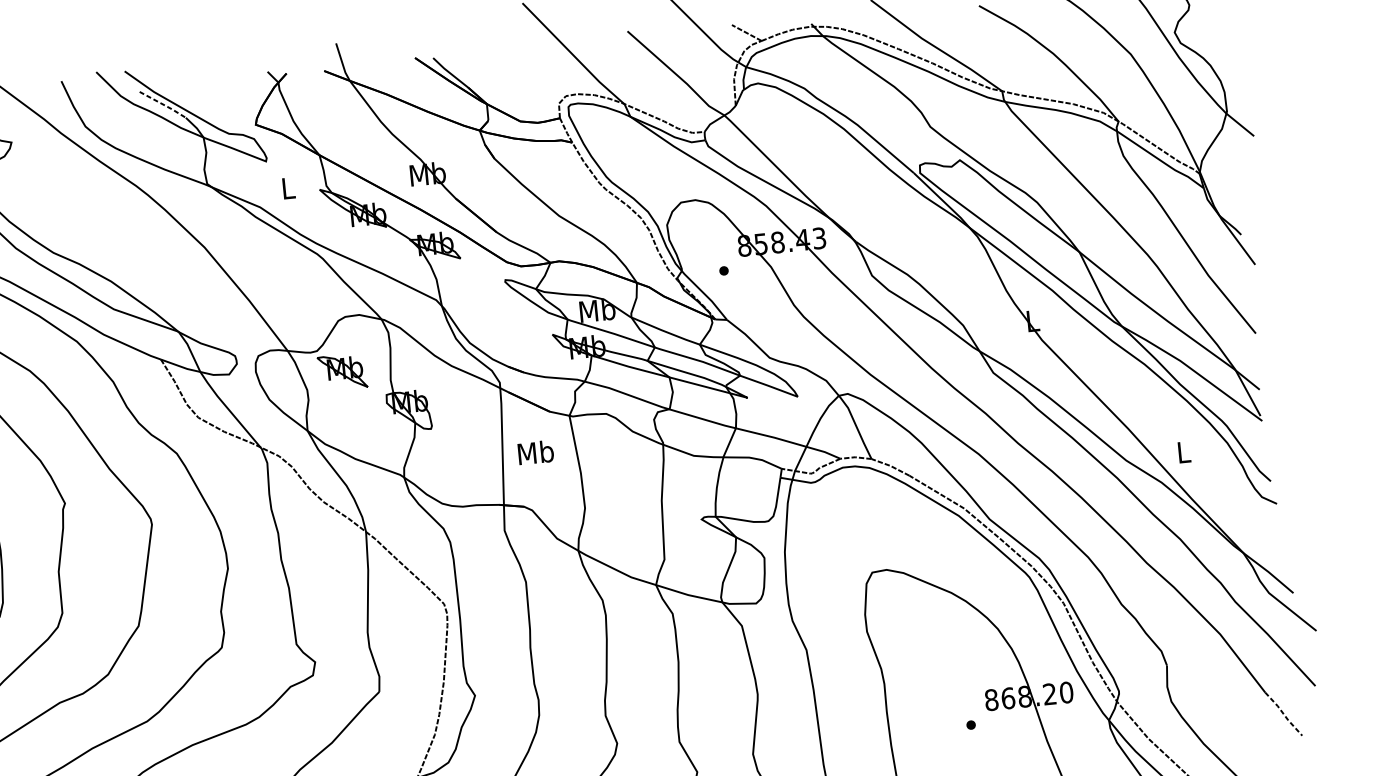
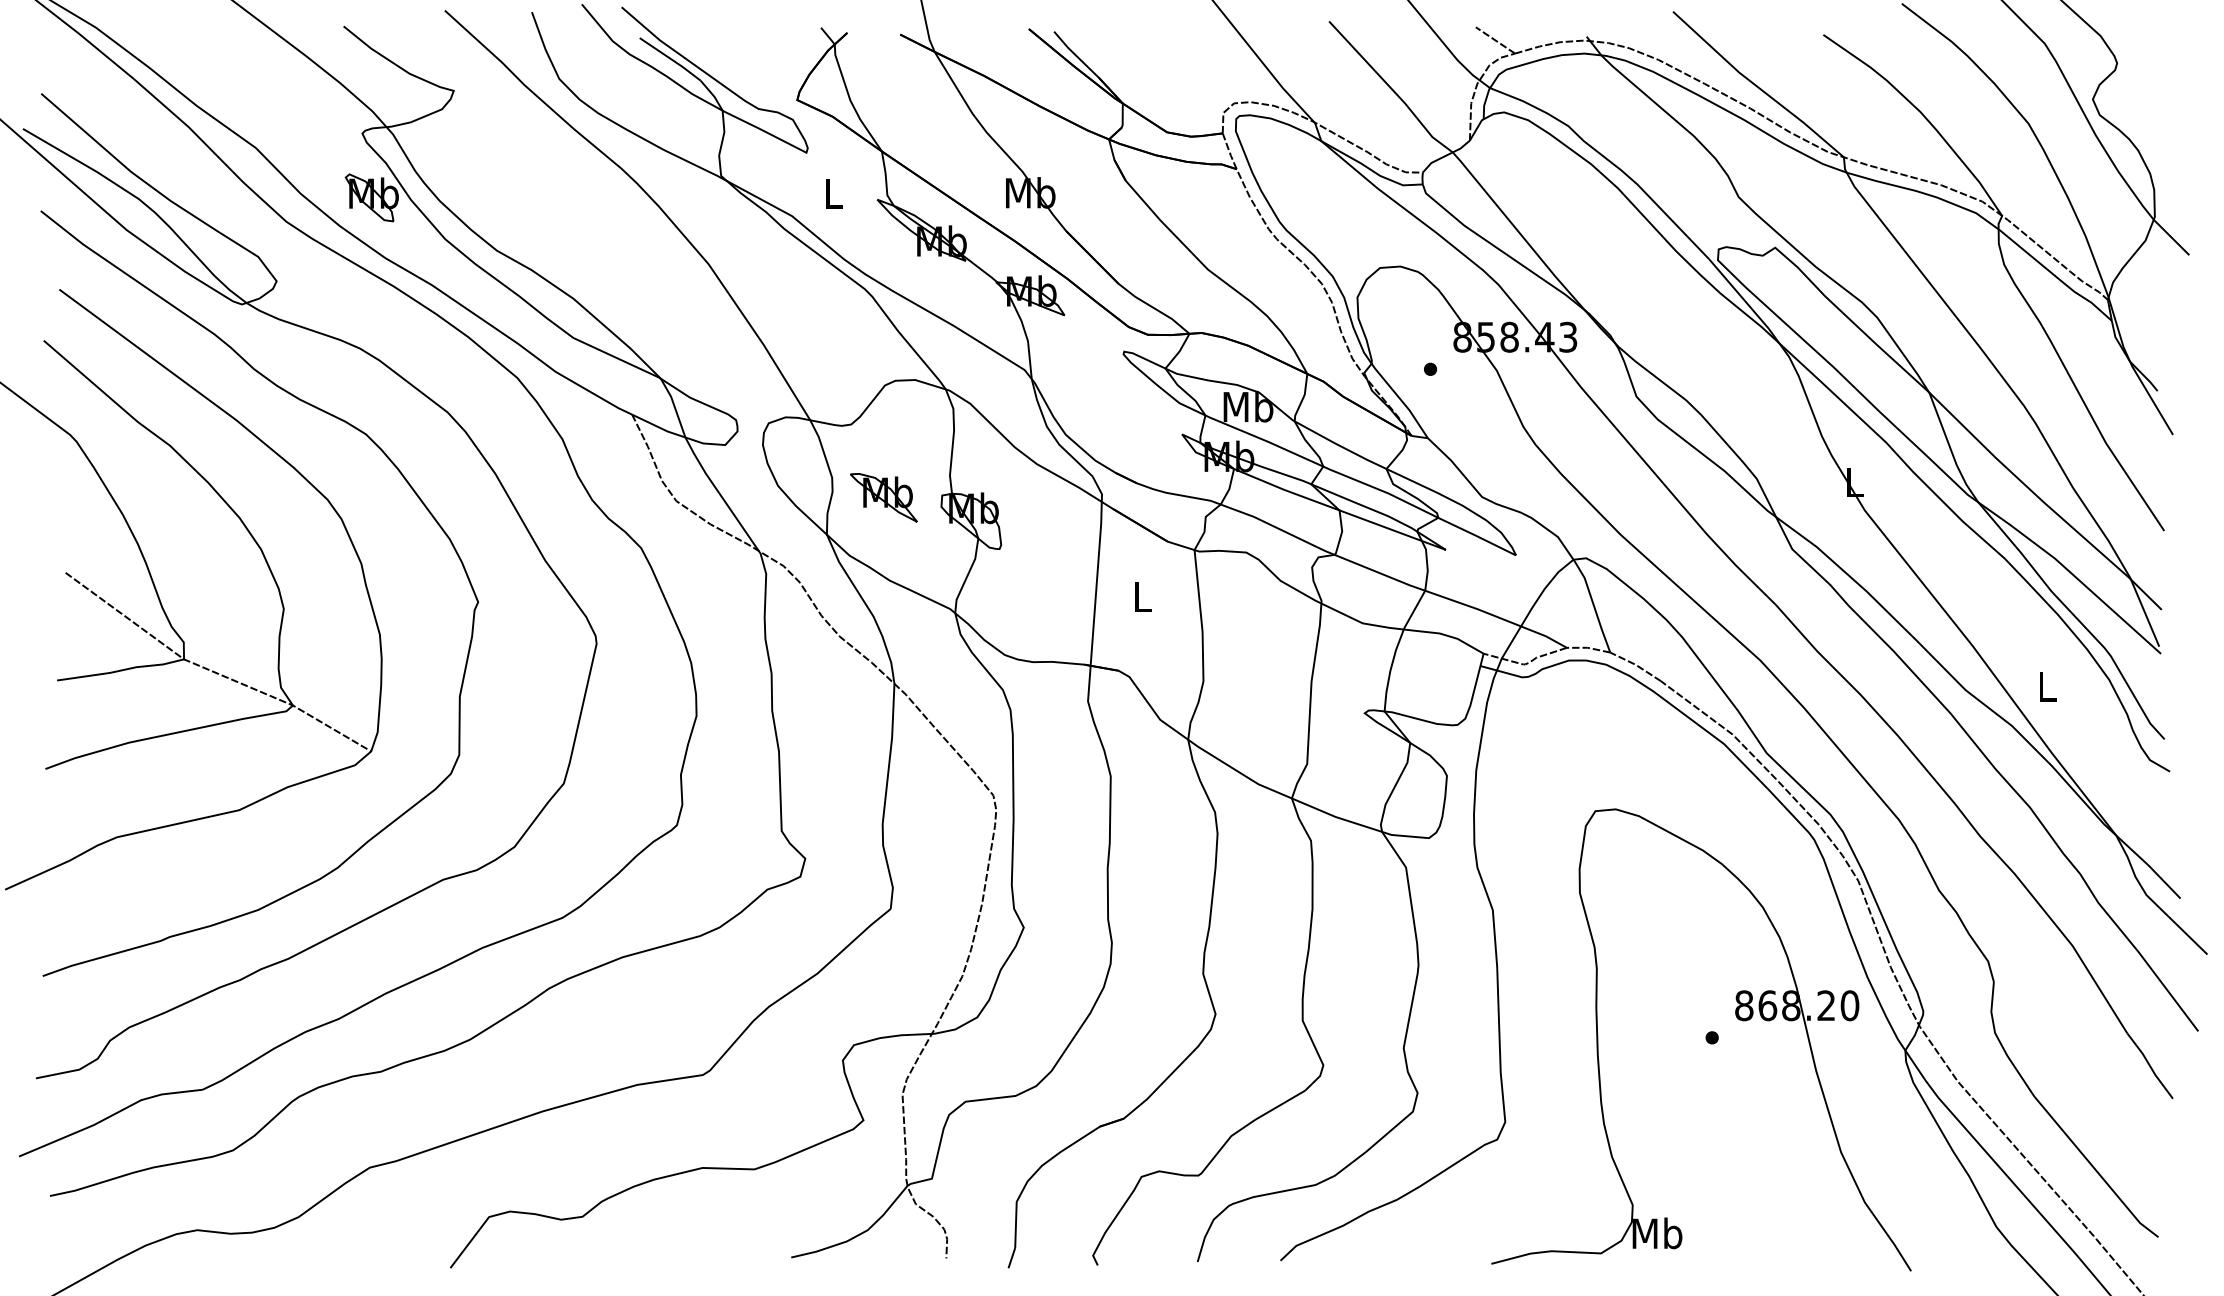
line: (163, 104) -> (671, 59), dashed -> solid
part: (342, 372) -> (883, 497), moved
text: (535, 452) -> (1142, 596), Mb -> L
line: (1284, 714) -> (2150, 1066), dashed -> solid

